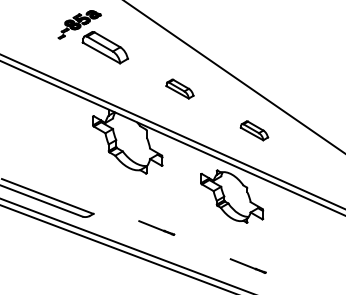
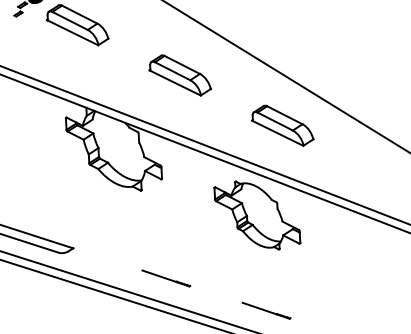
part: (179, 88) -> (179, 74), size x1.67
part: (254, 130) -> (282, 125), size x1.67
line: (156, 227) -> (165, 277), moved
line: (247, 265) -> (265, 310), moved

